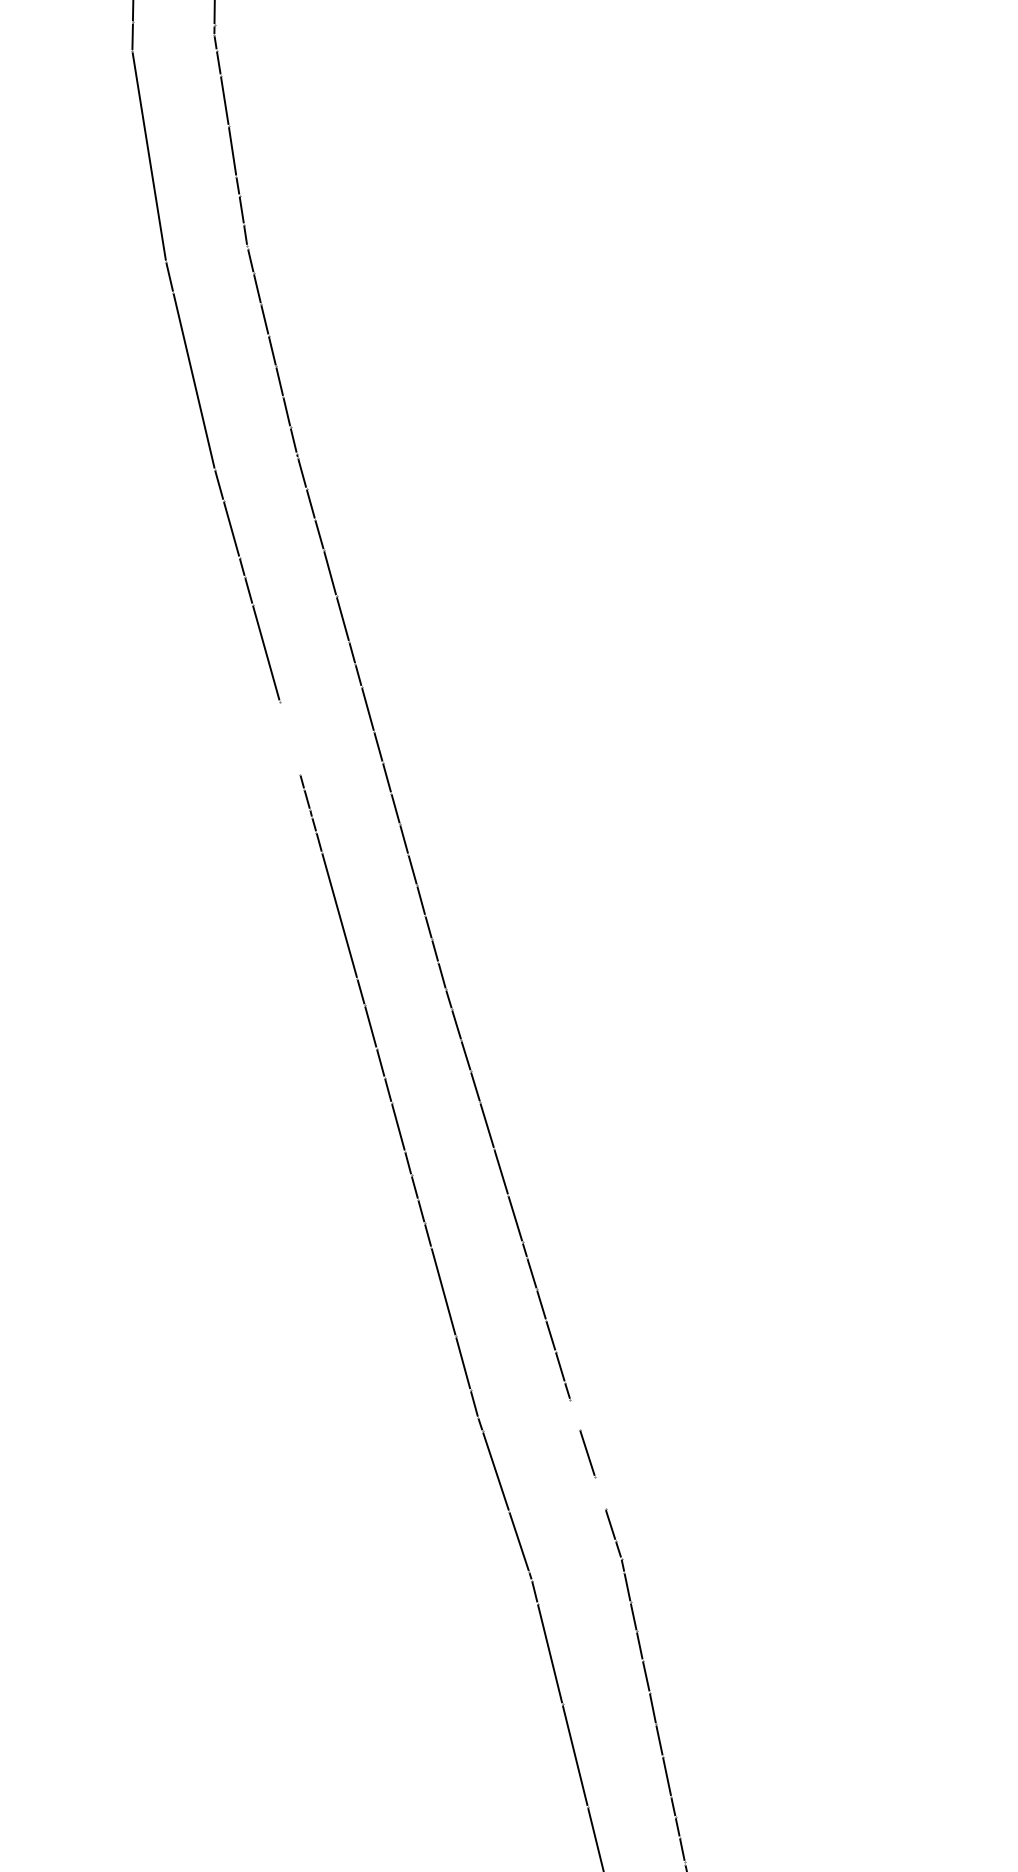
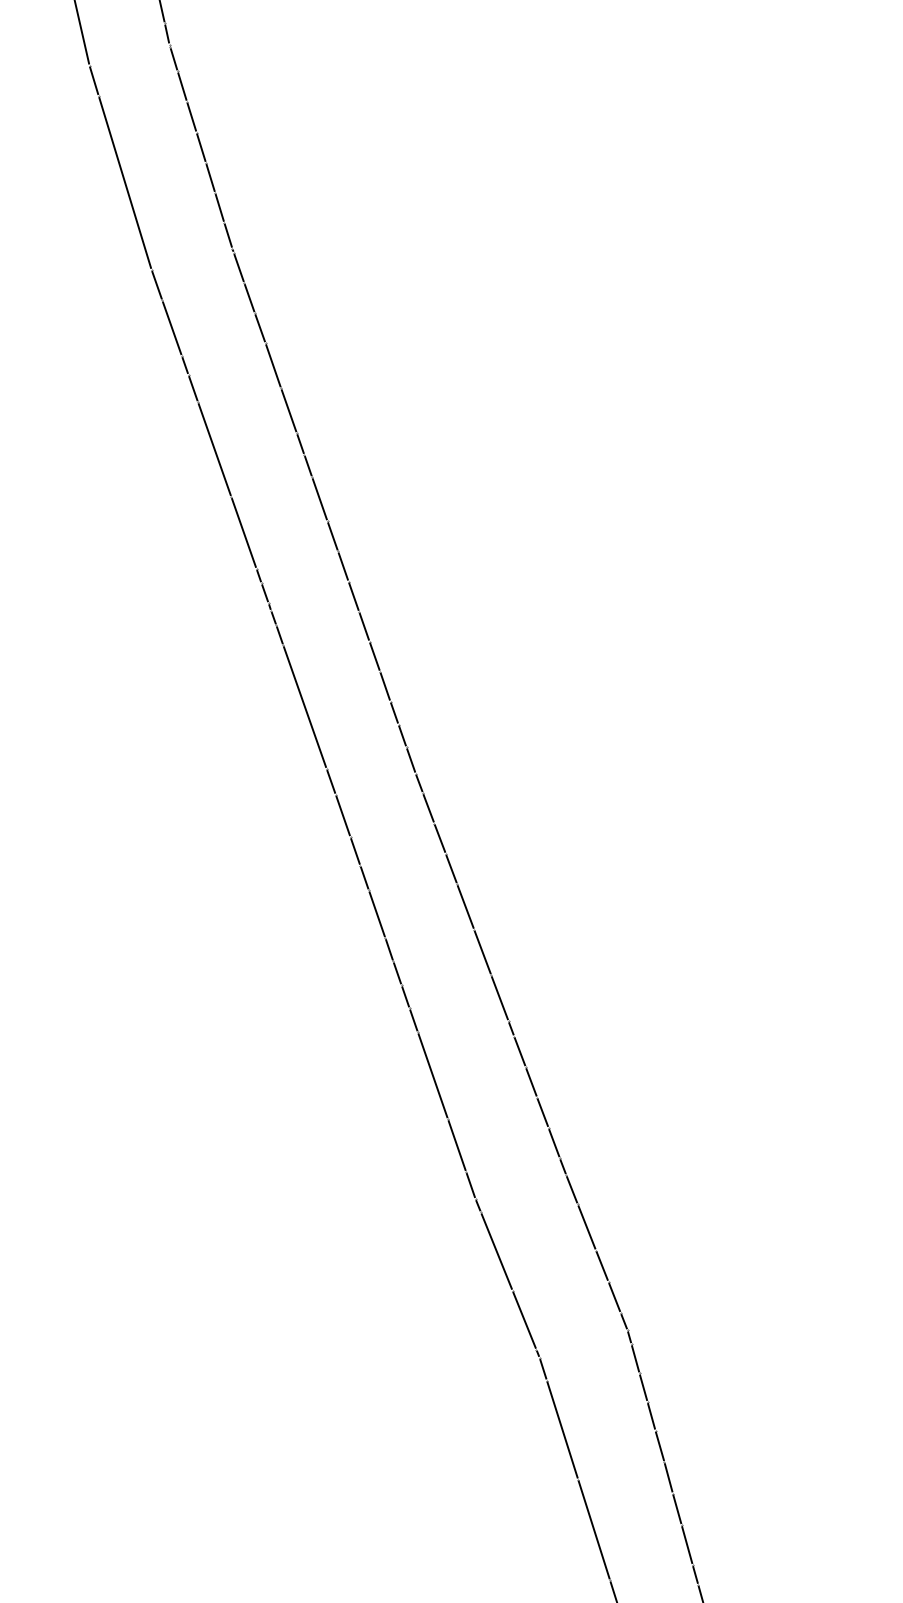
line: (289, 737) -> (243, 532), added
line: (574, 1414) -> (571, 1189), added
line: (599, 1492) -> (601, 1265), added

